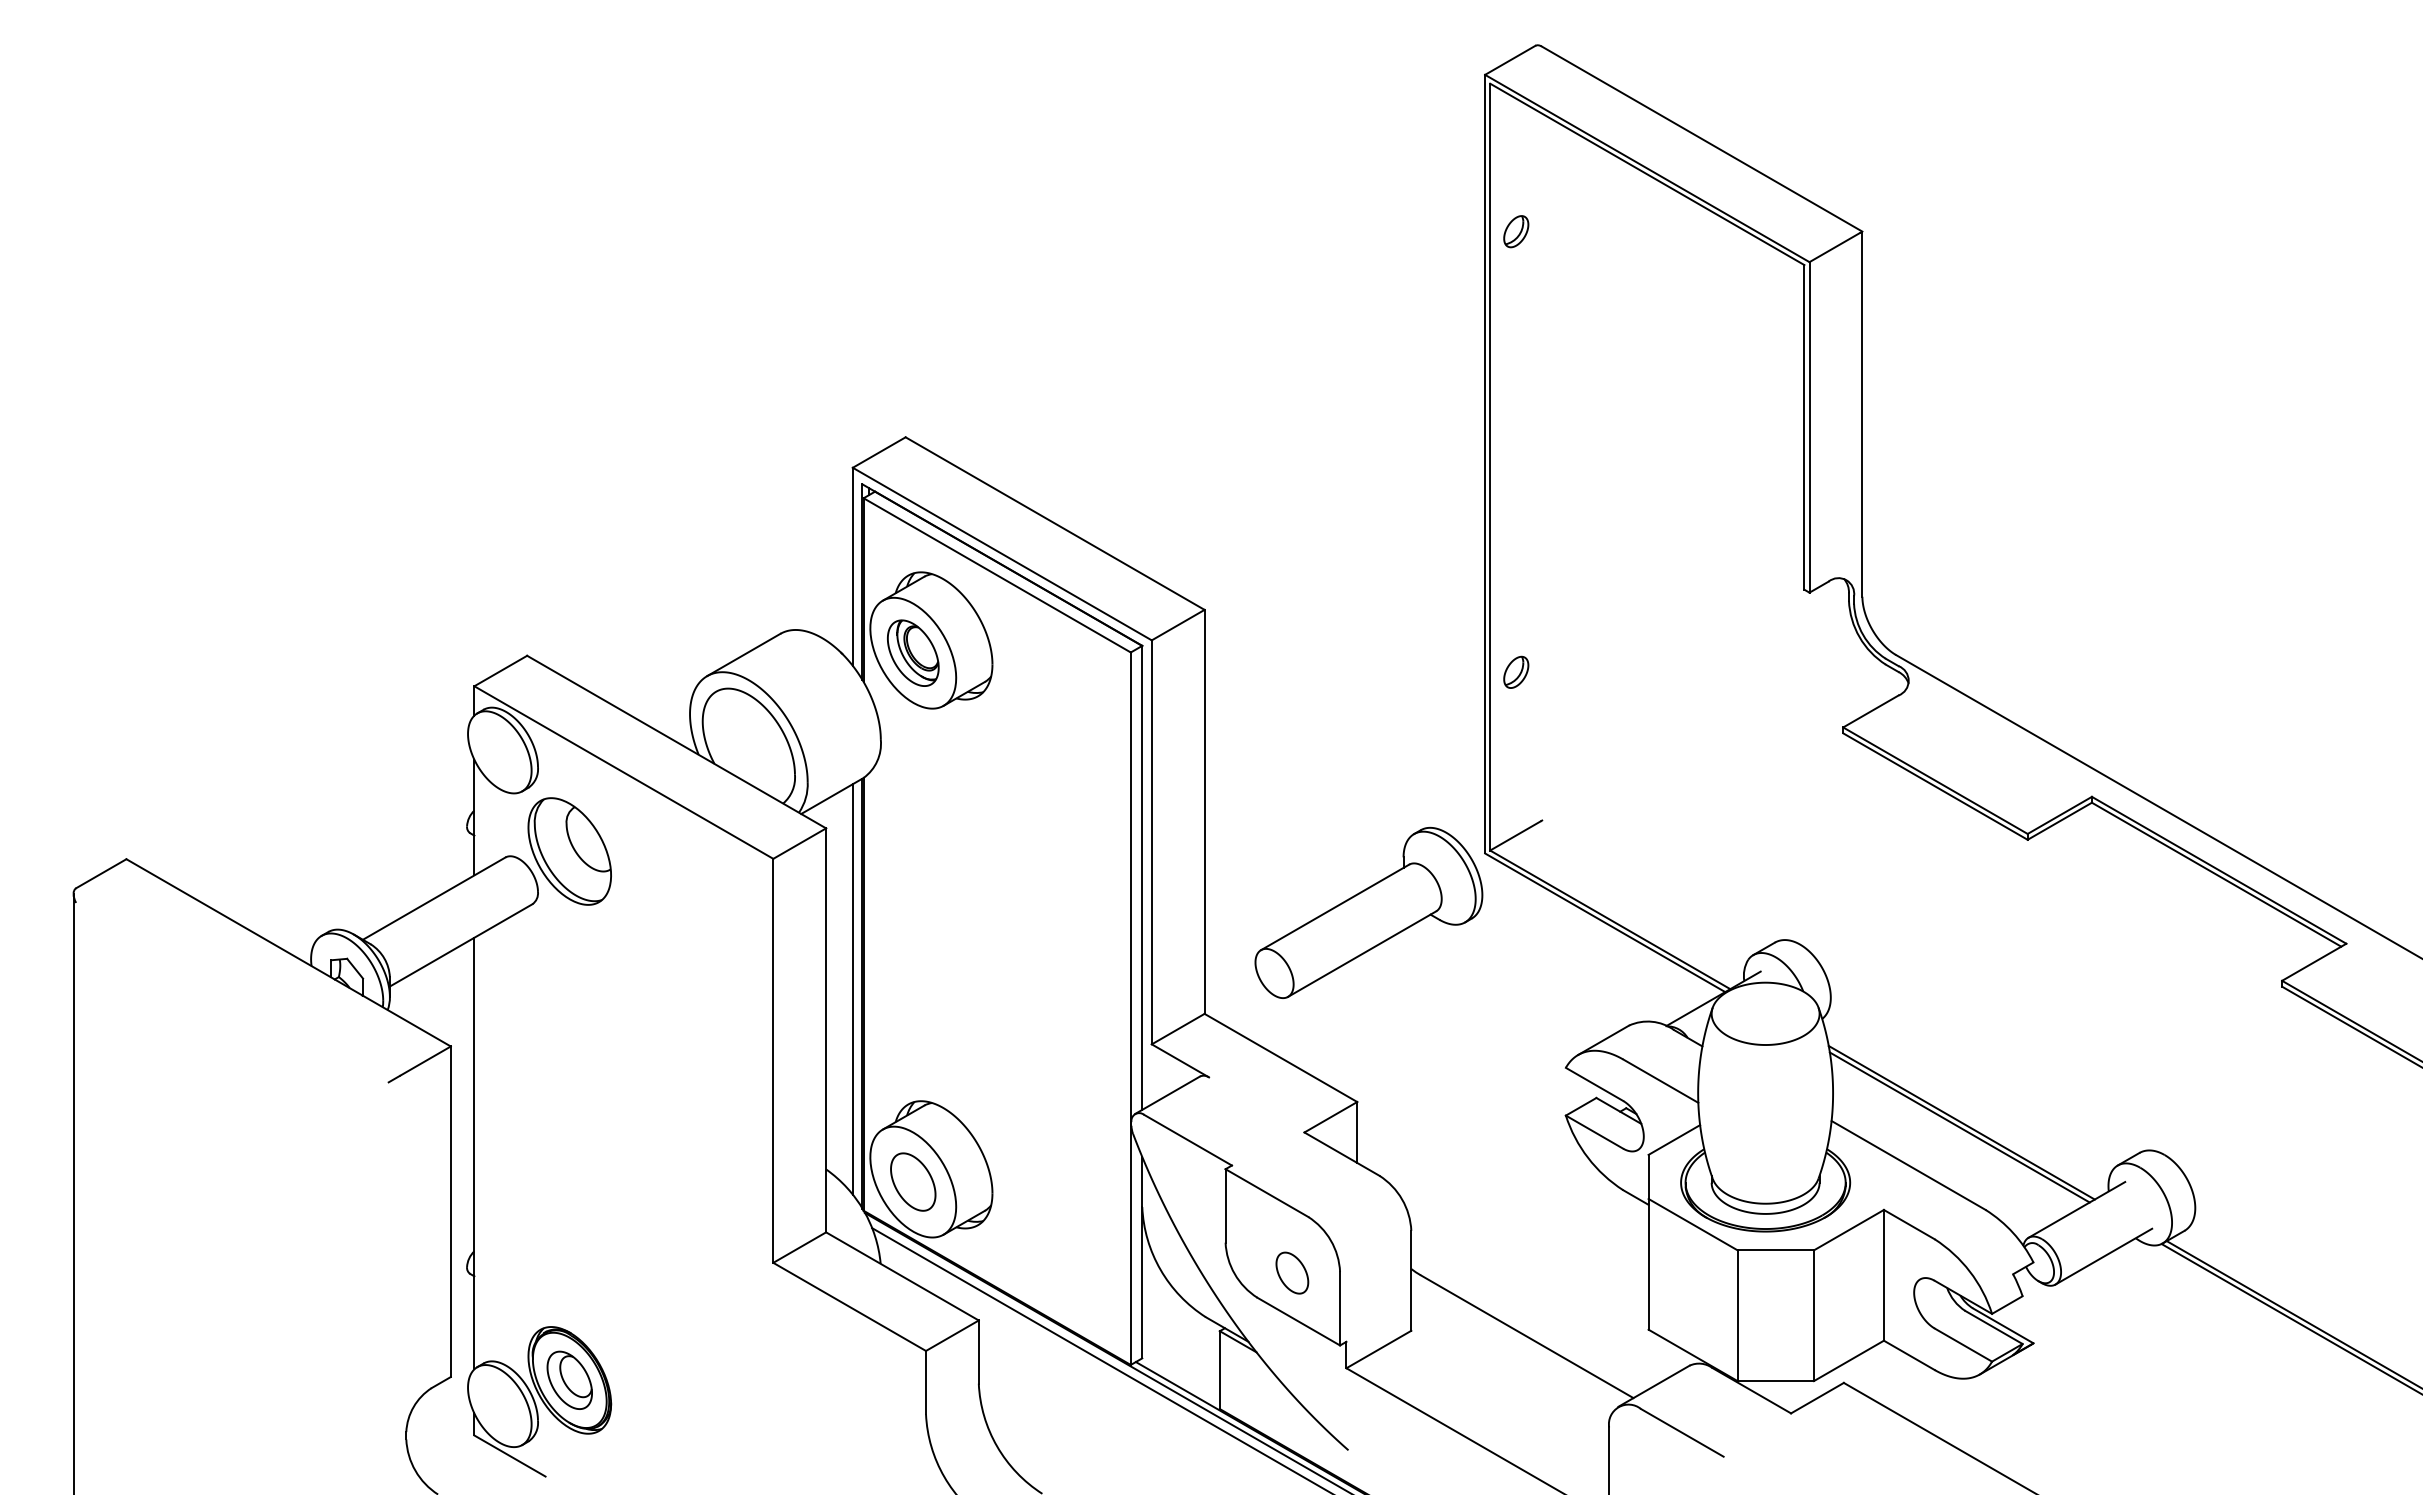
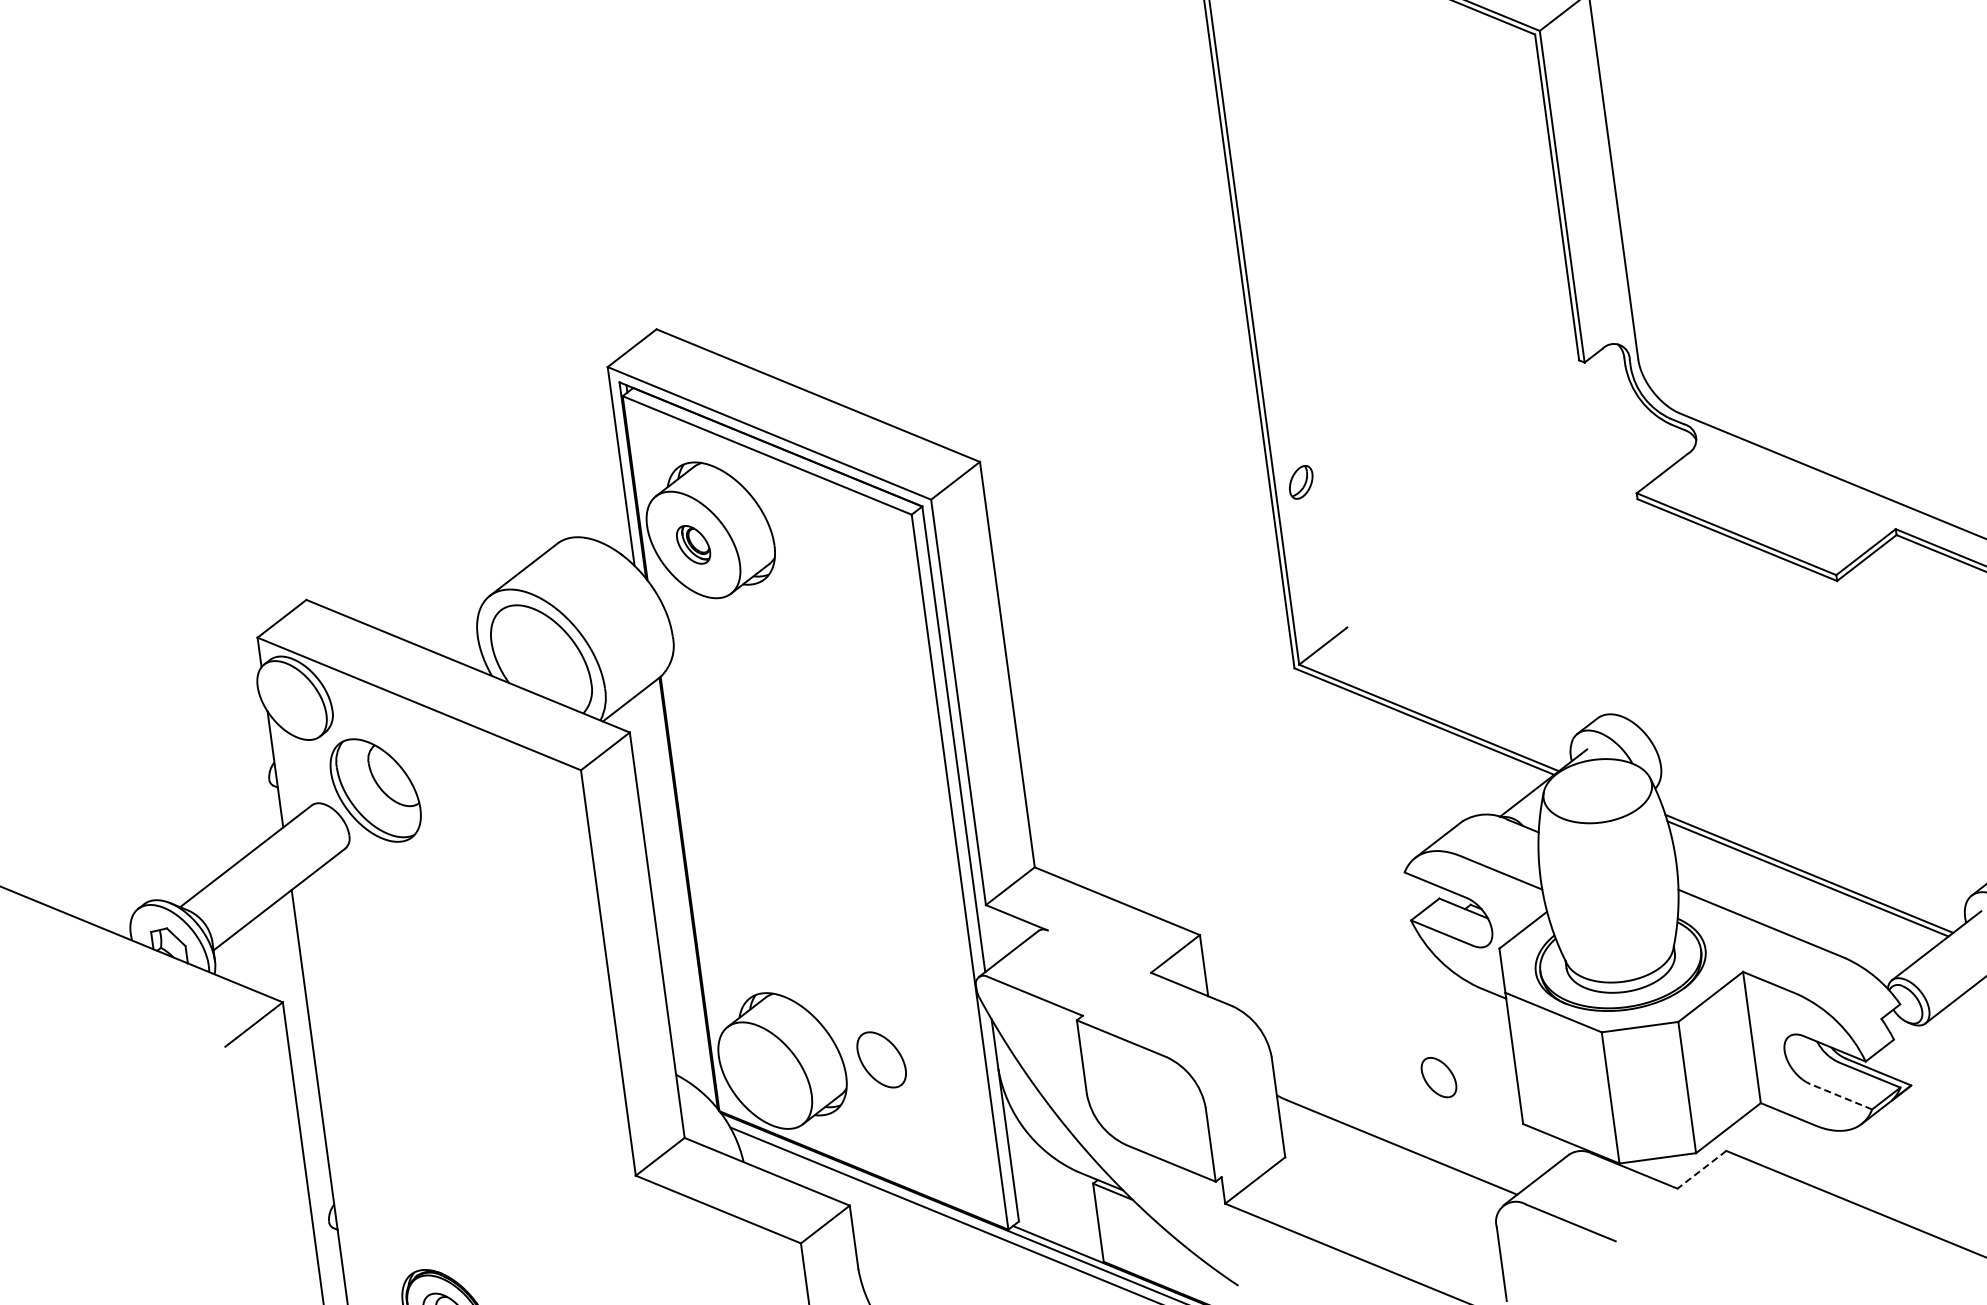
part: (1516, 231) -> (1241, 39), removed
part: (913, 652) -> (693, 544), size x0.6
part: (1368, 912) -> (1185, 743), removed
line: (852, 989) -> (678, 890), removed
part: (913, 1181) -> (881, 1059), moved
part: (1292, 1272) -> (1439, 1076), moved
line: (1963, 1344) -> (1841, 1096), solid -> dashed
line: (1817, 1398) -> (1701, 1170), solid -> dashed

